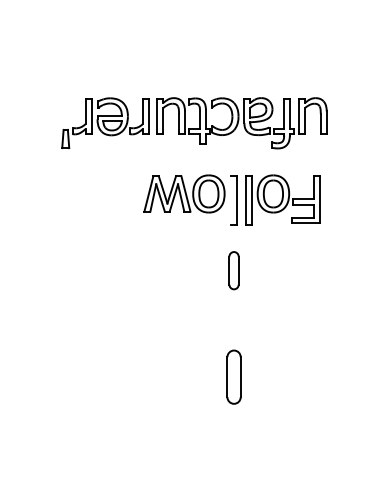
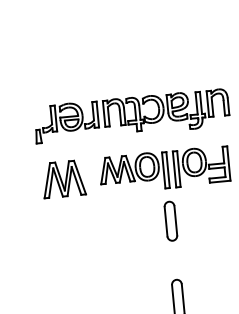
part: (94, 199) -> (63, 178), added
line: (230, 200) -> (163, 170), added
part: (233, 270) -> (170, 221), size x1.43

